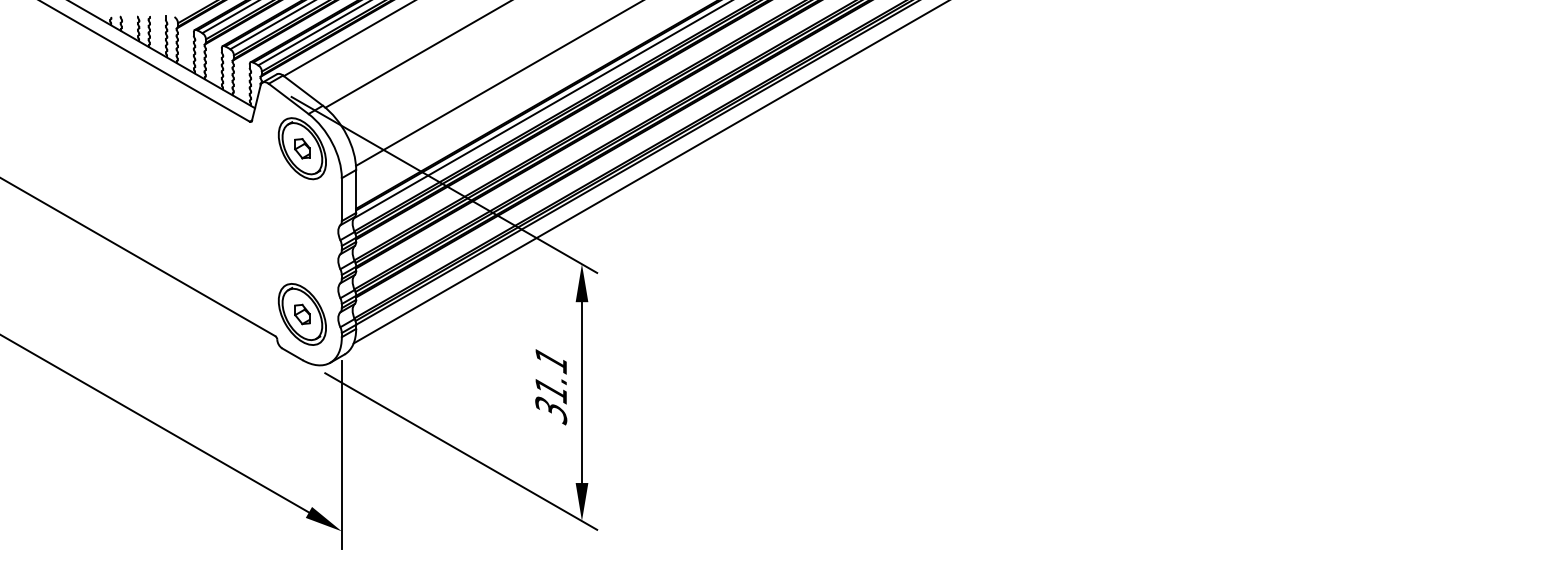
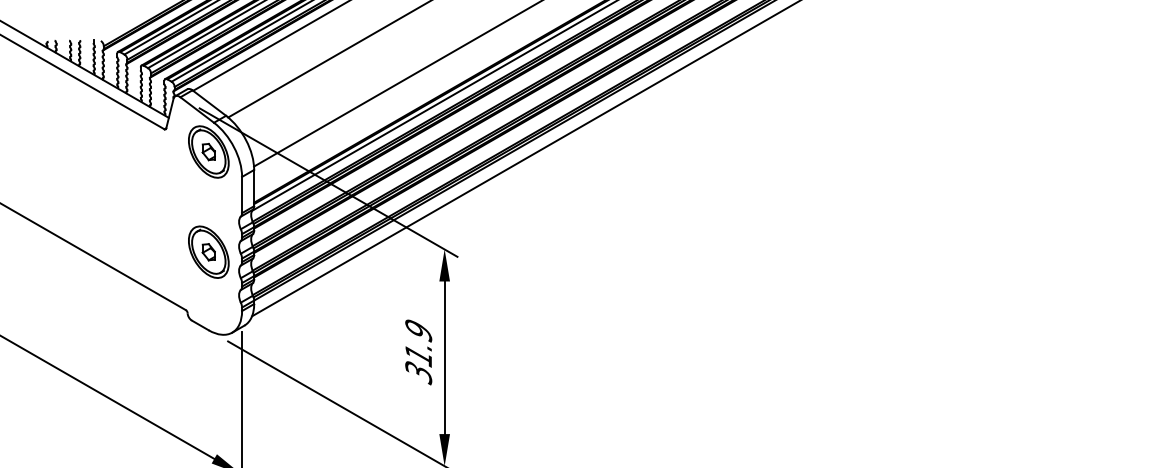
part: (301, 314) -> (208, 252), moved
text: (551, 360) -> (418, 330), 31.1 -> 31.9

